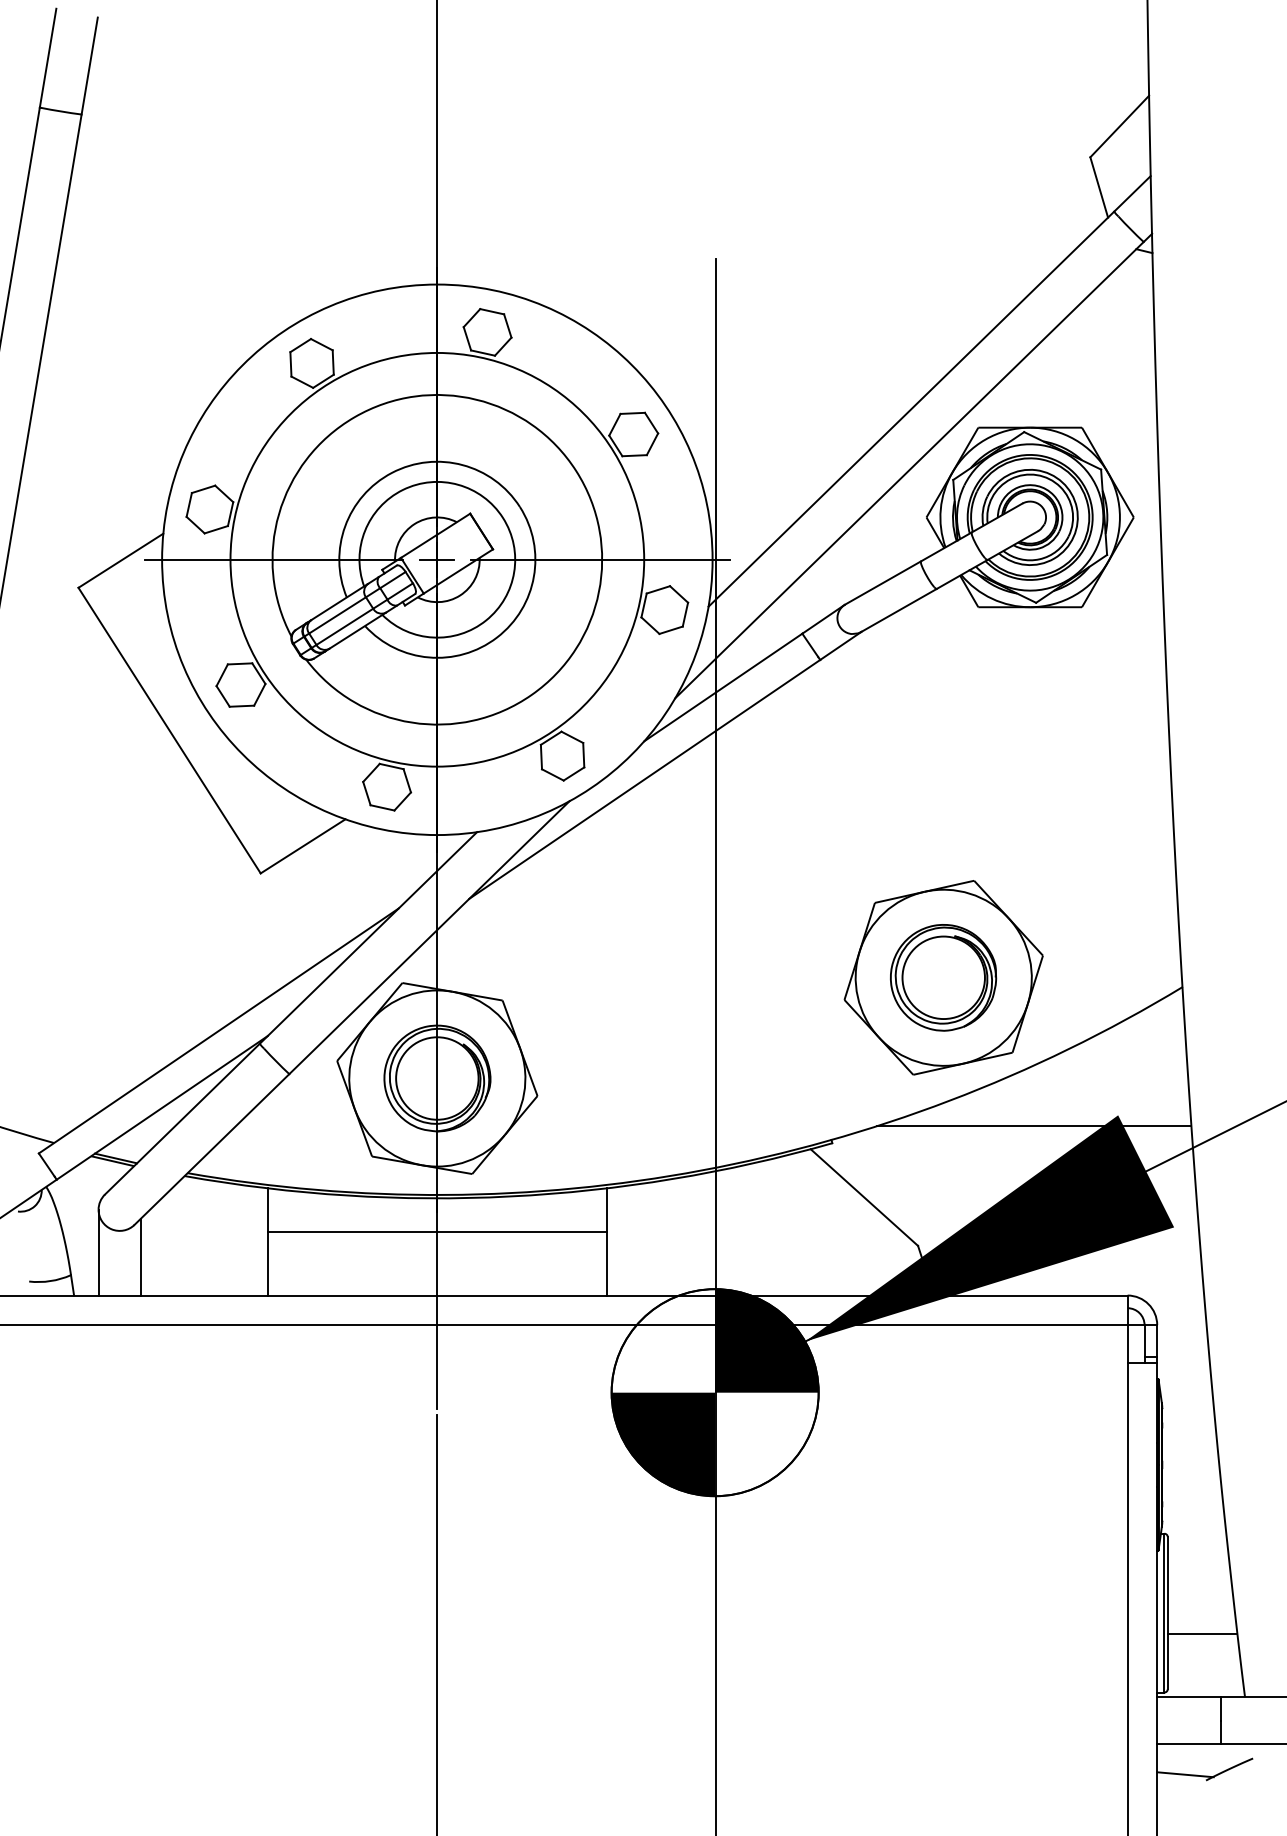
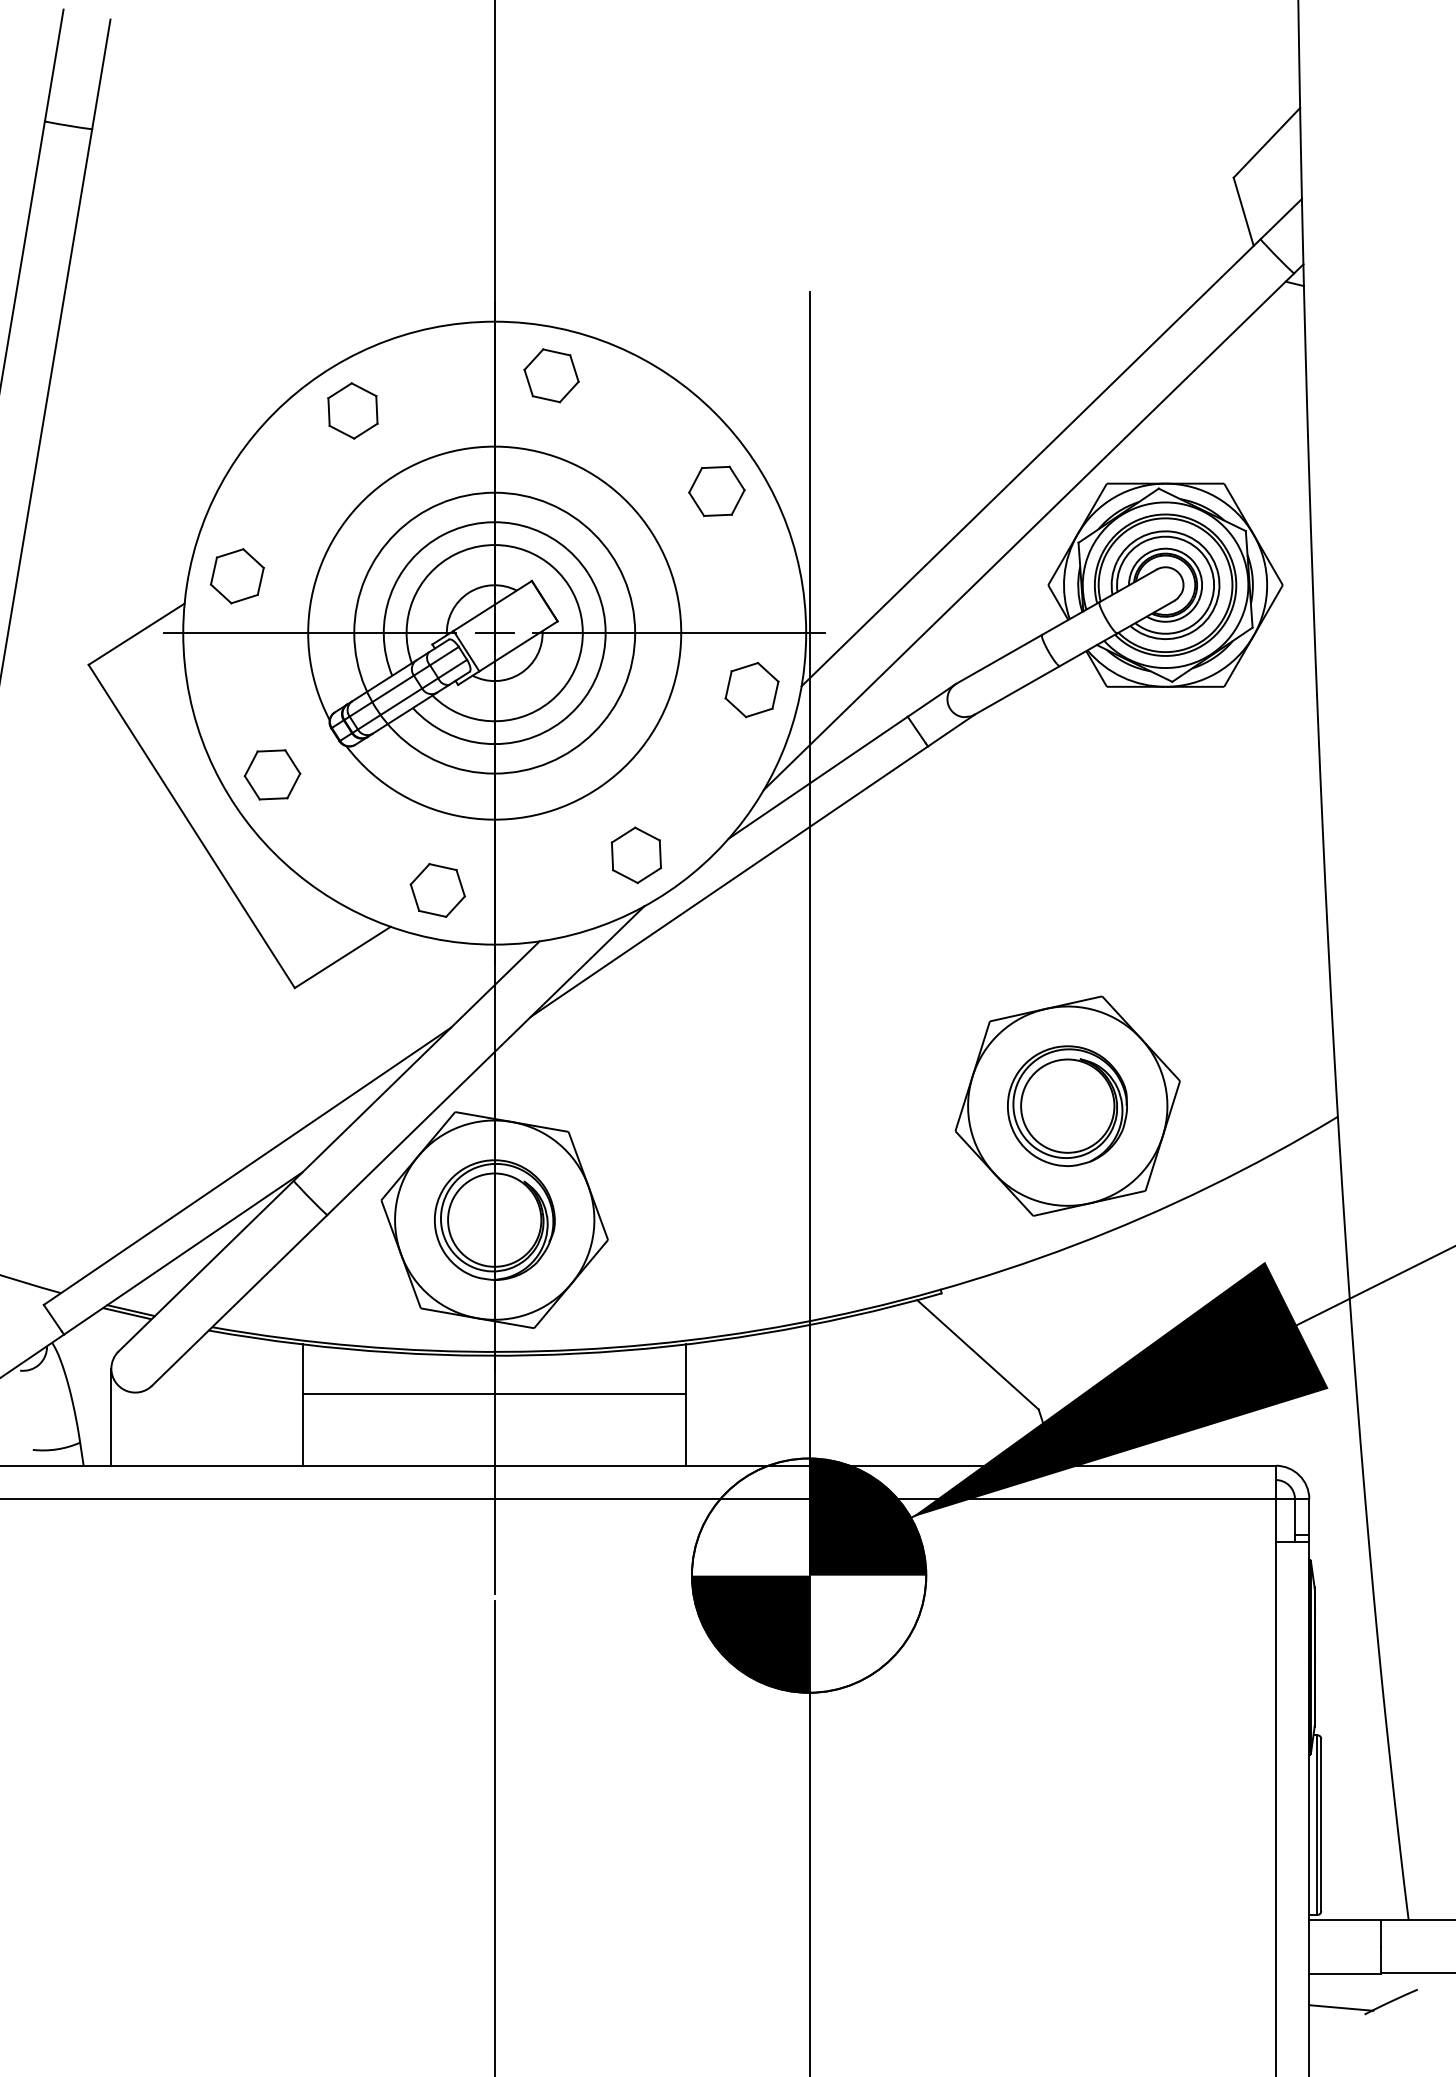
circle: (437, 560) -> (494, 633), size x0.6
line: (1034, 1126) -> (1170, 1274), removed
line: (141, 1256) -> (159, 1421), removed
line: (1202, 1634) -> (1360, 1849), removed

